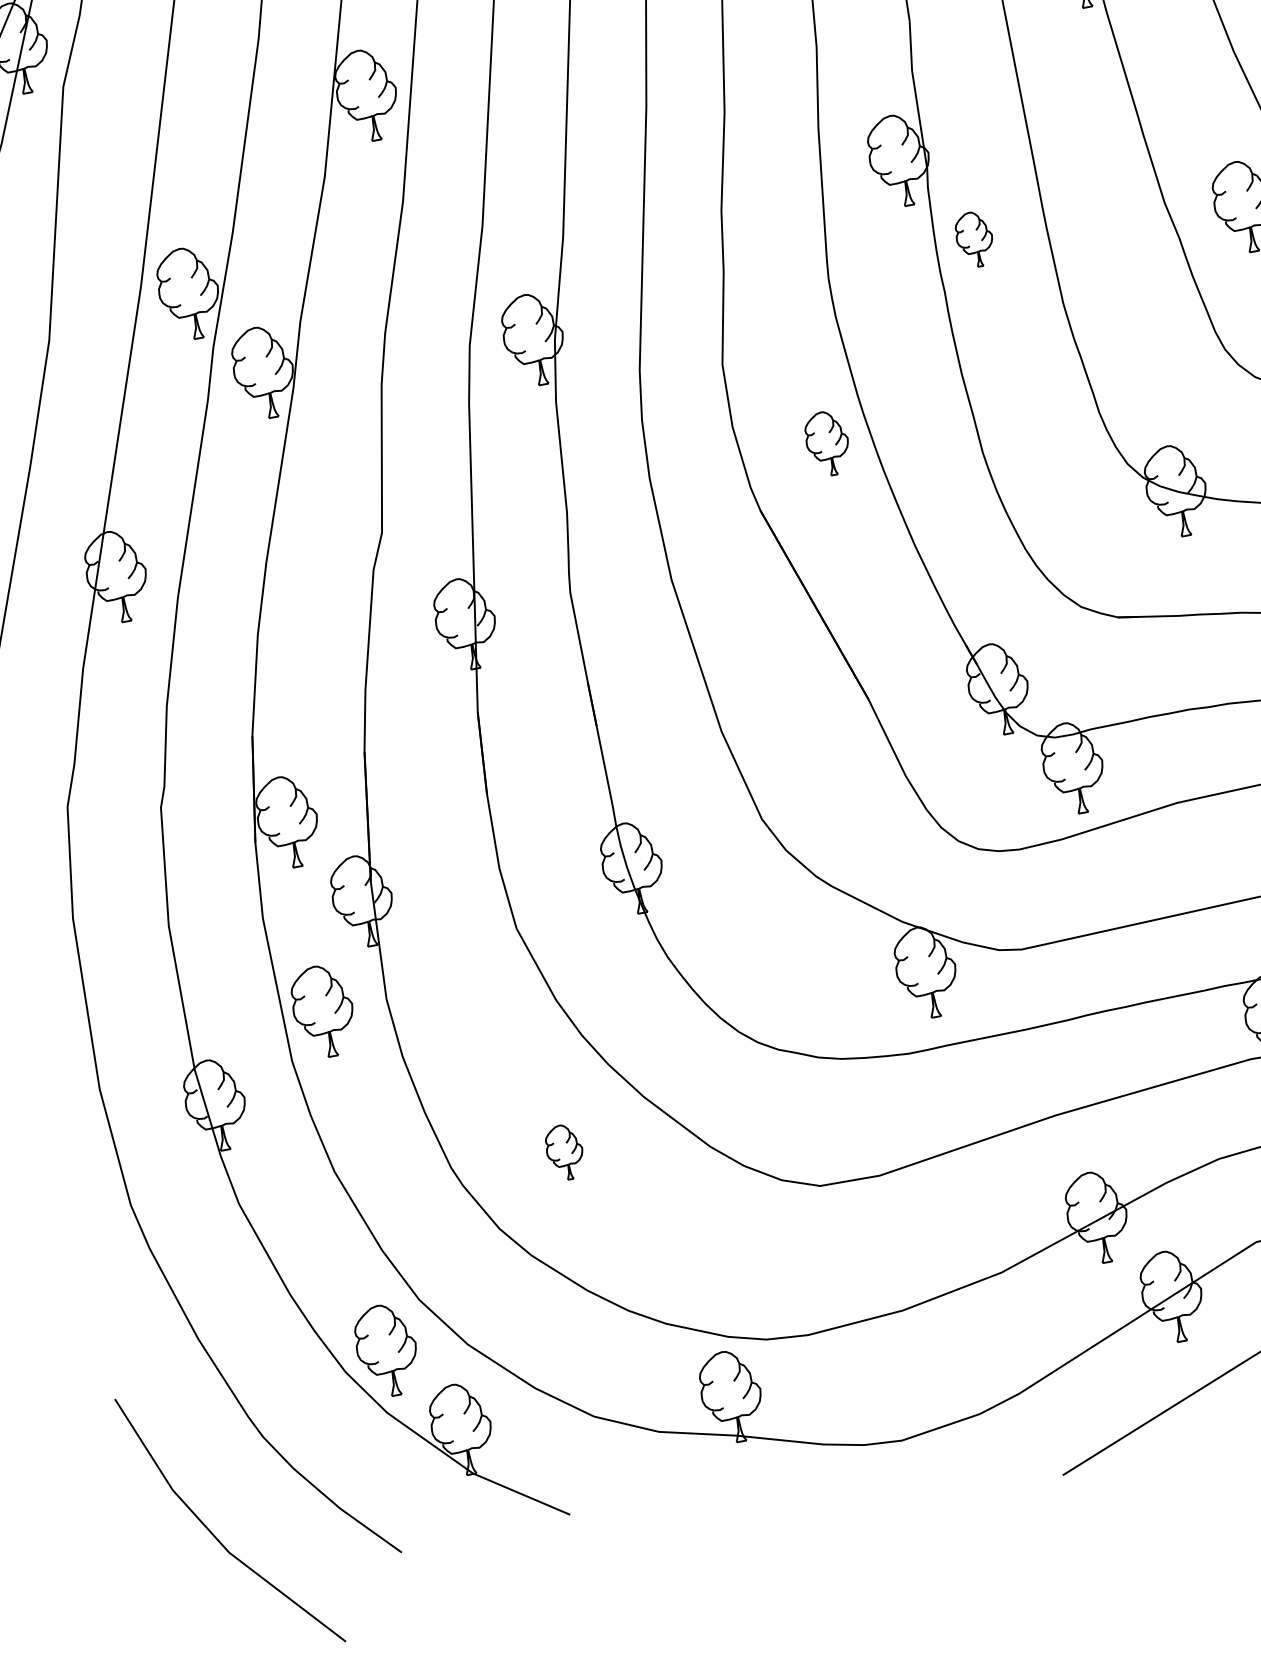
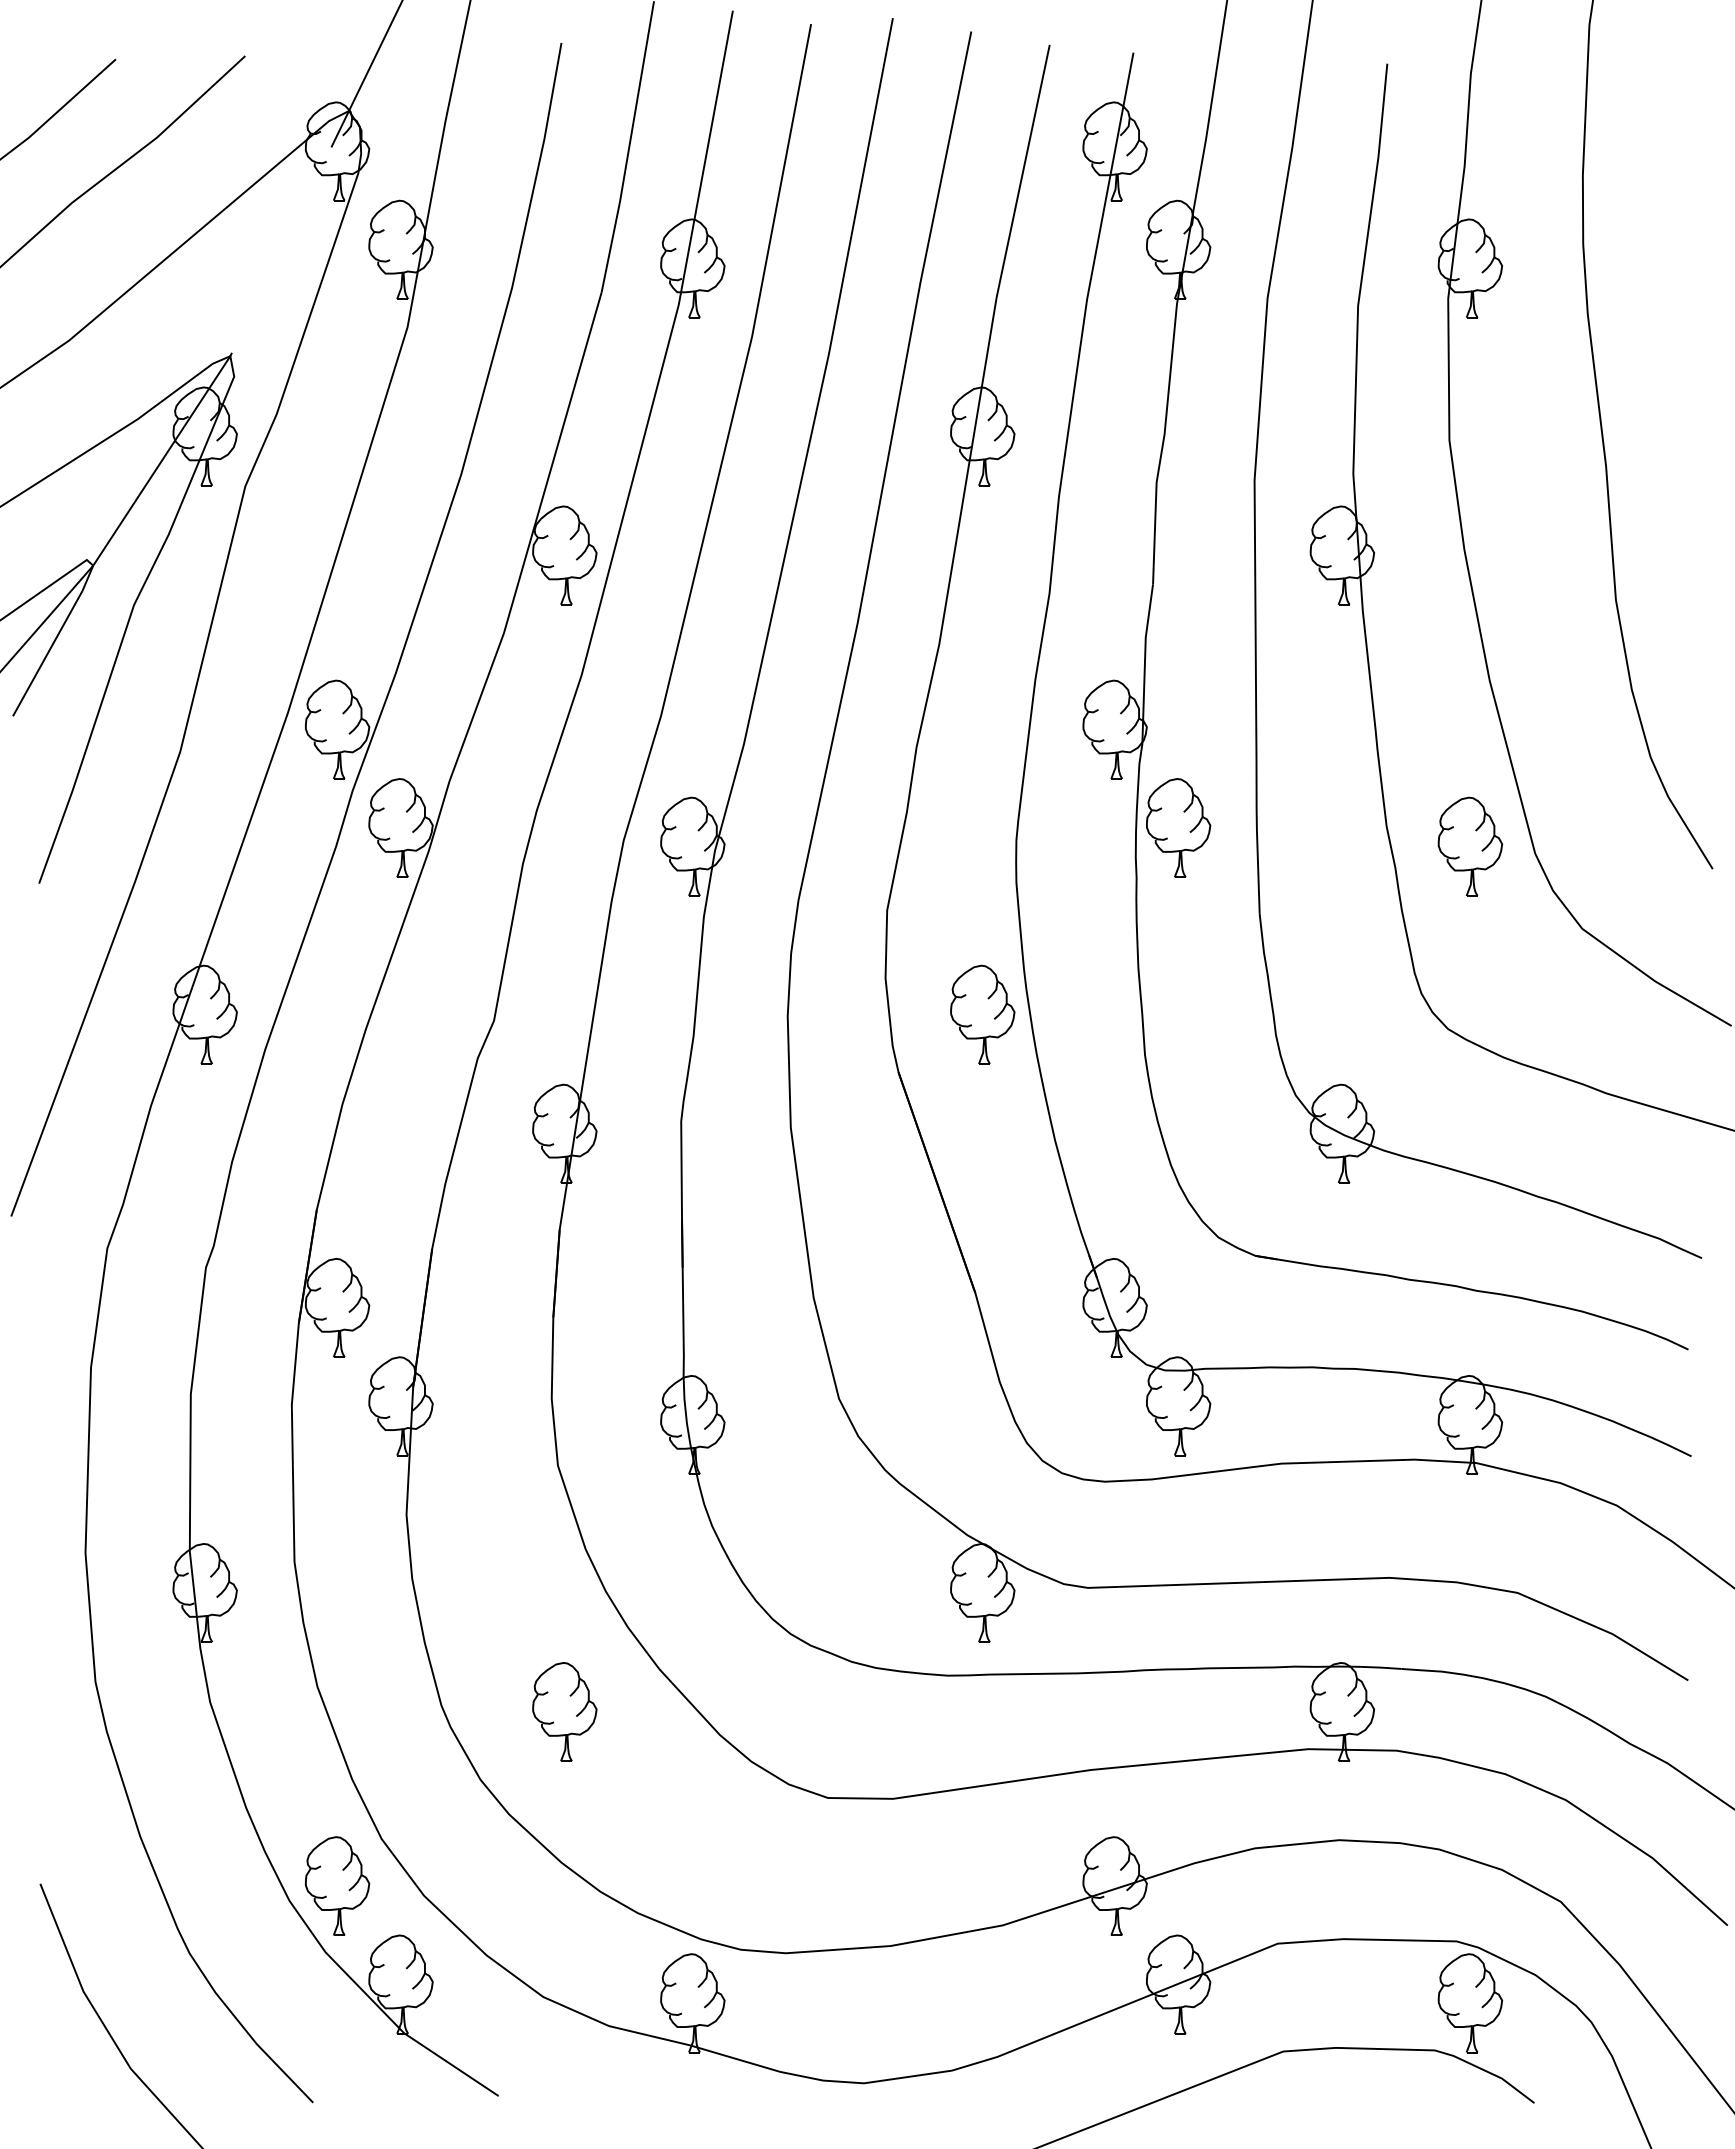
part: (974, 239) -> (1178, 827), size x1.67
part: (827, 443) -> (982, 1014), size x1.43
part: (323, 1010) -> (337, 1514), removed
part: (564, 1152) -> (564, 1711), size x1.67

